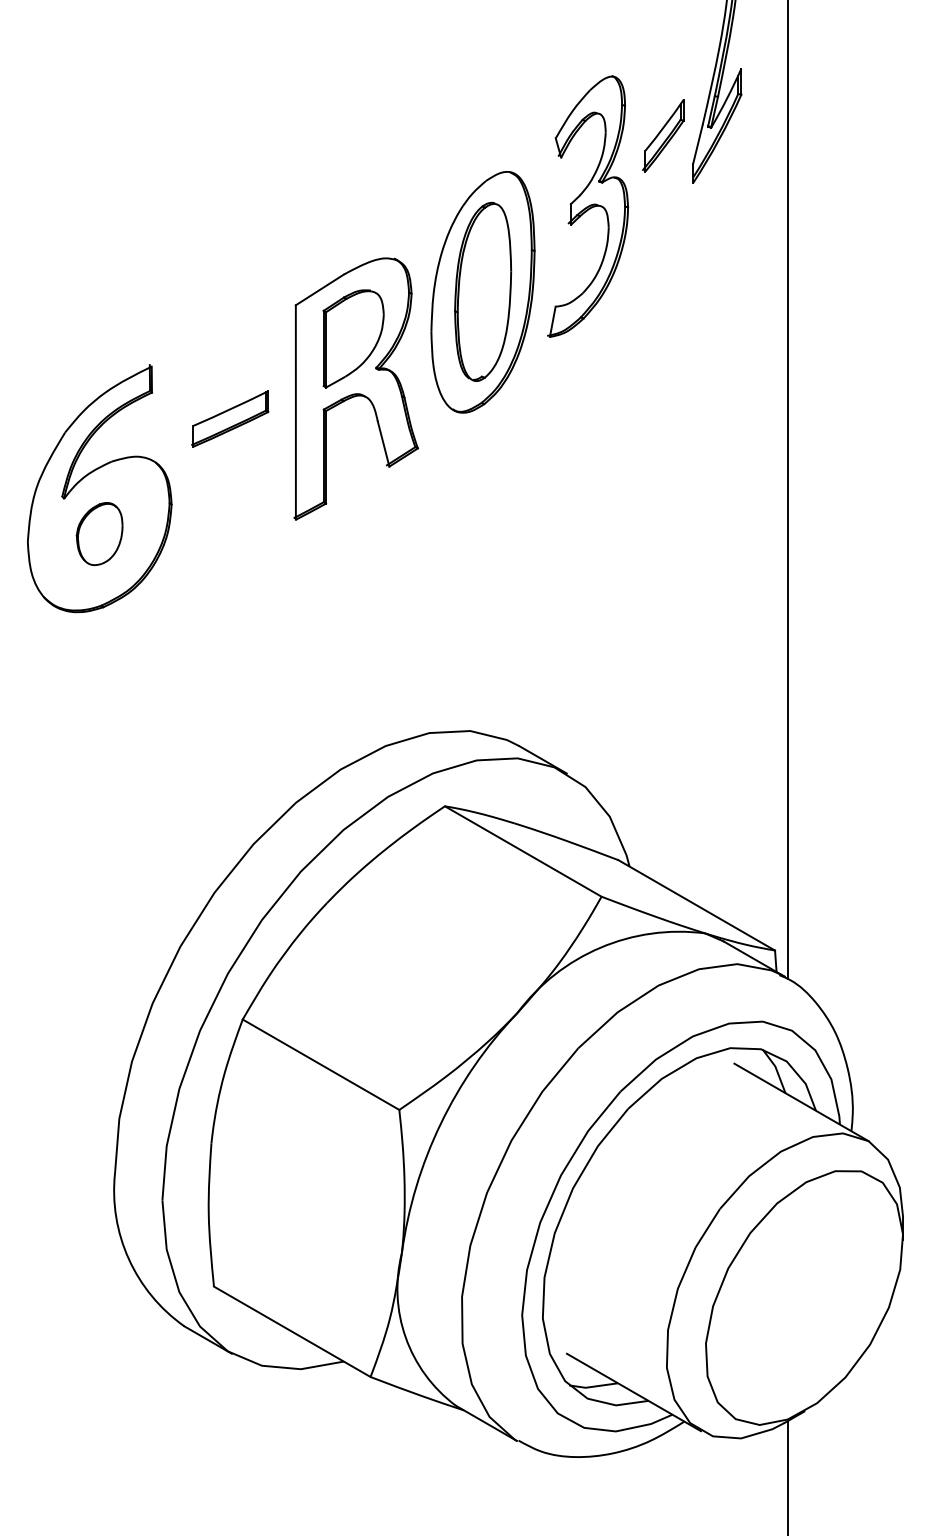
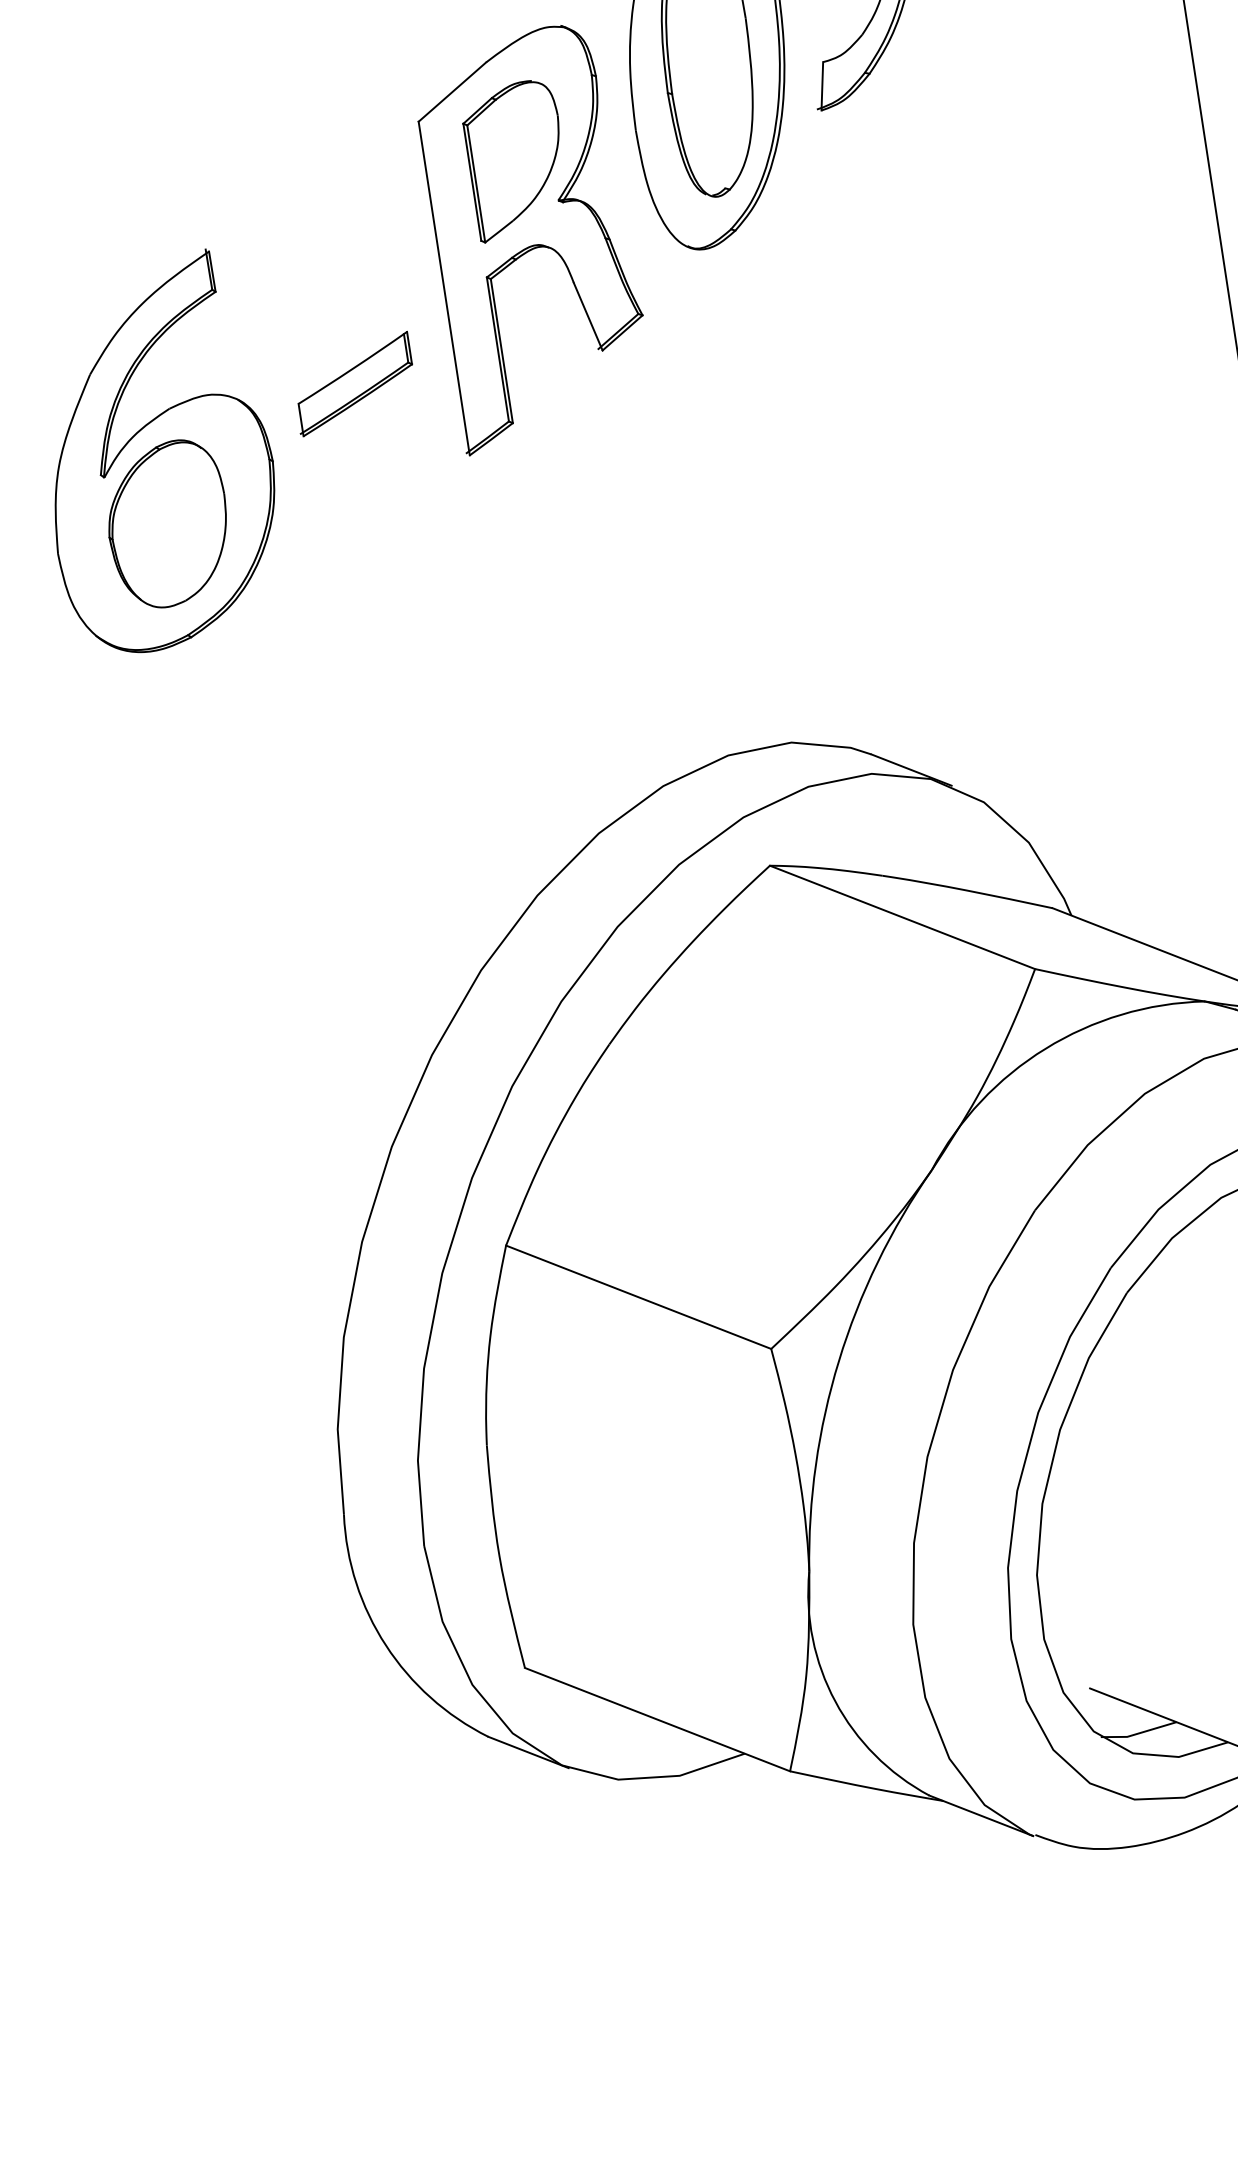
part: (230, 418) -> (354, 383), moved
part: (99, 533) -> (167, 523), size x1.67

